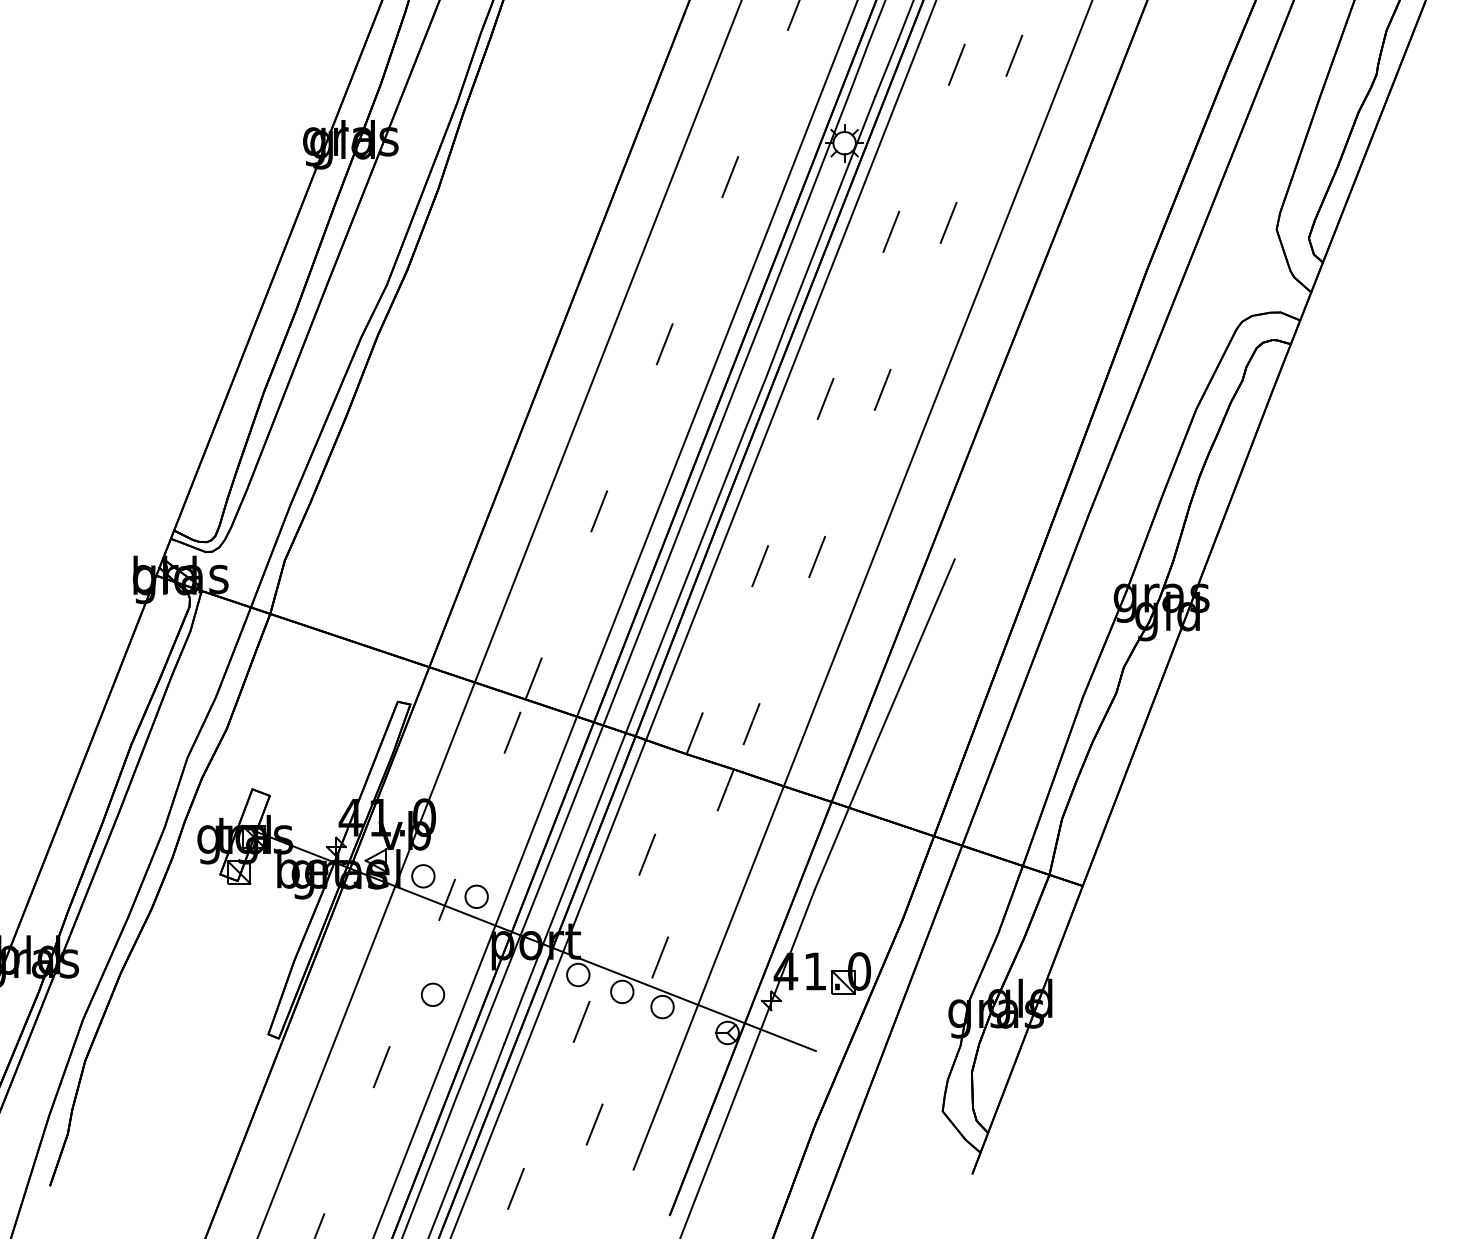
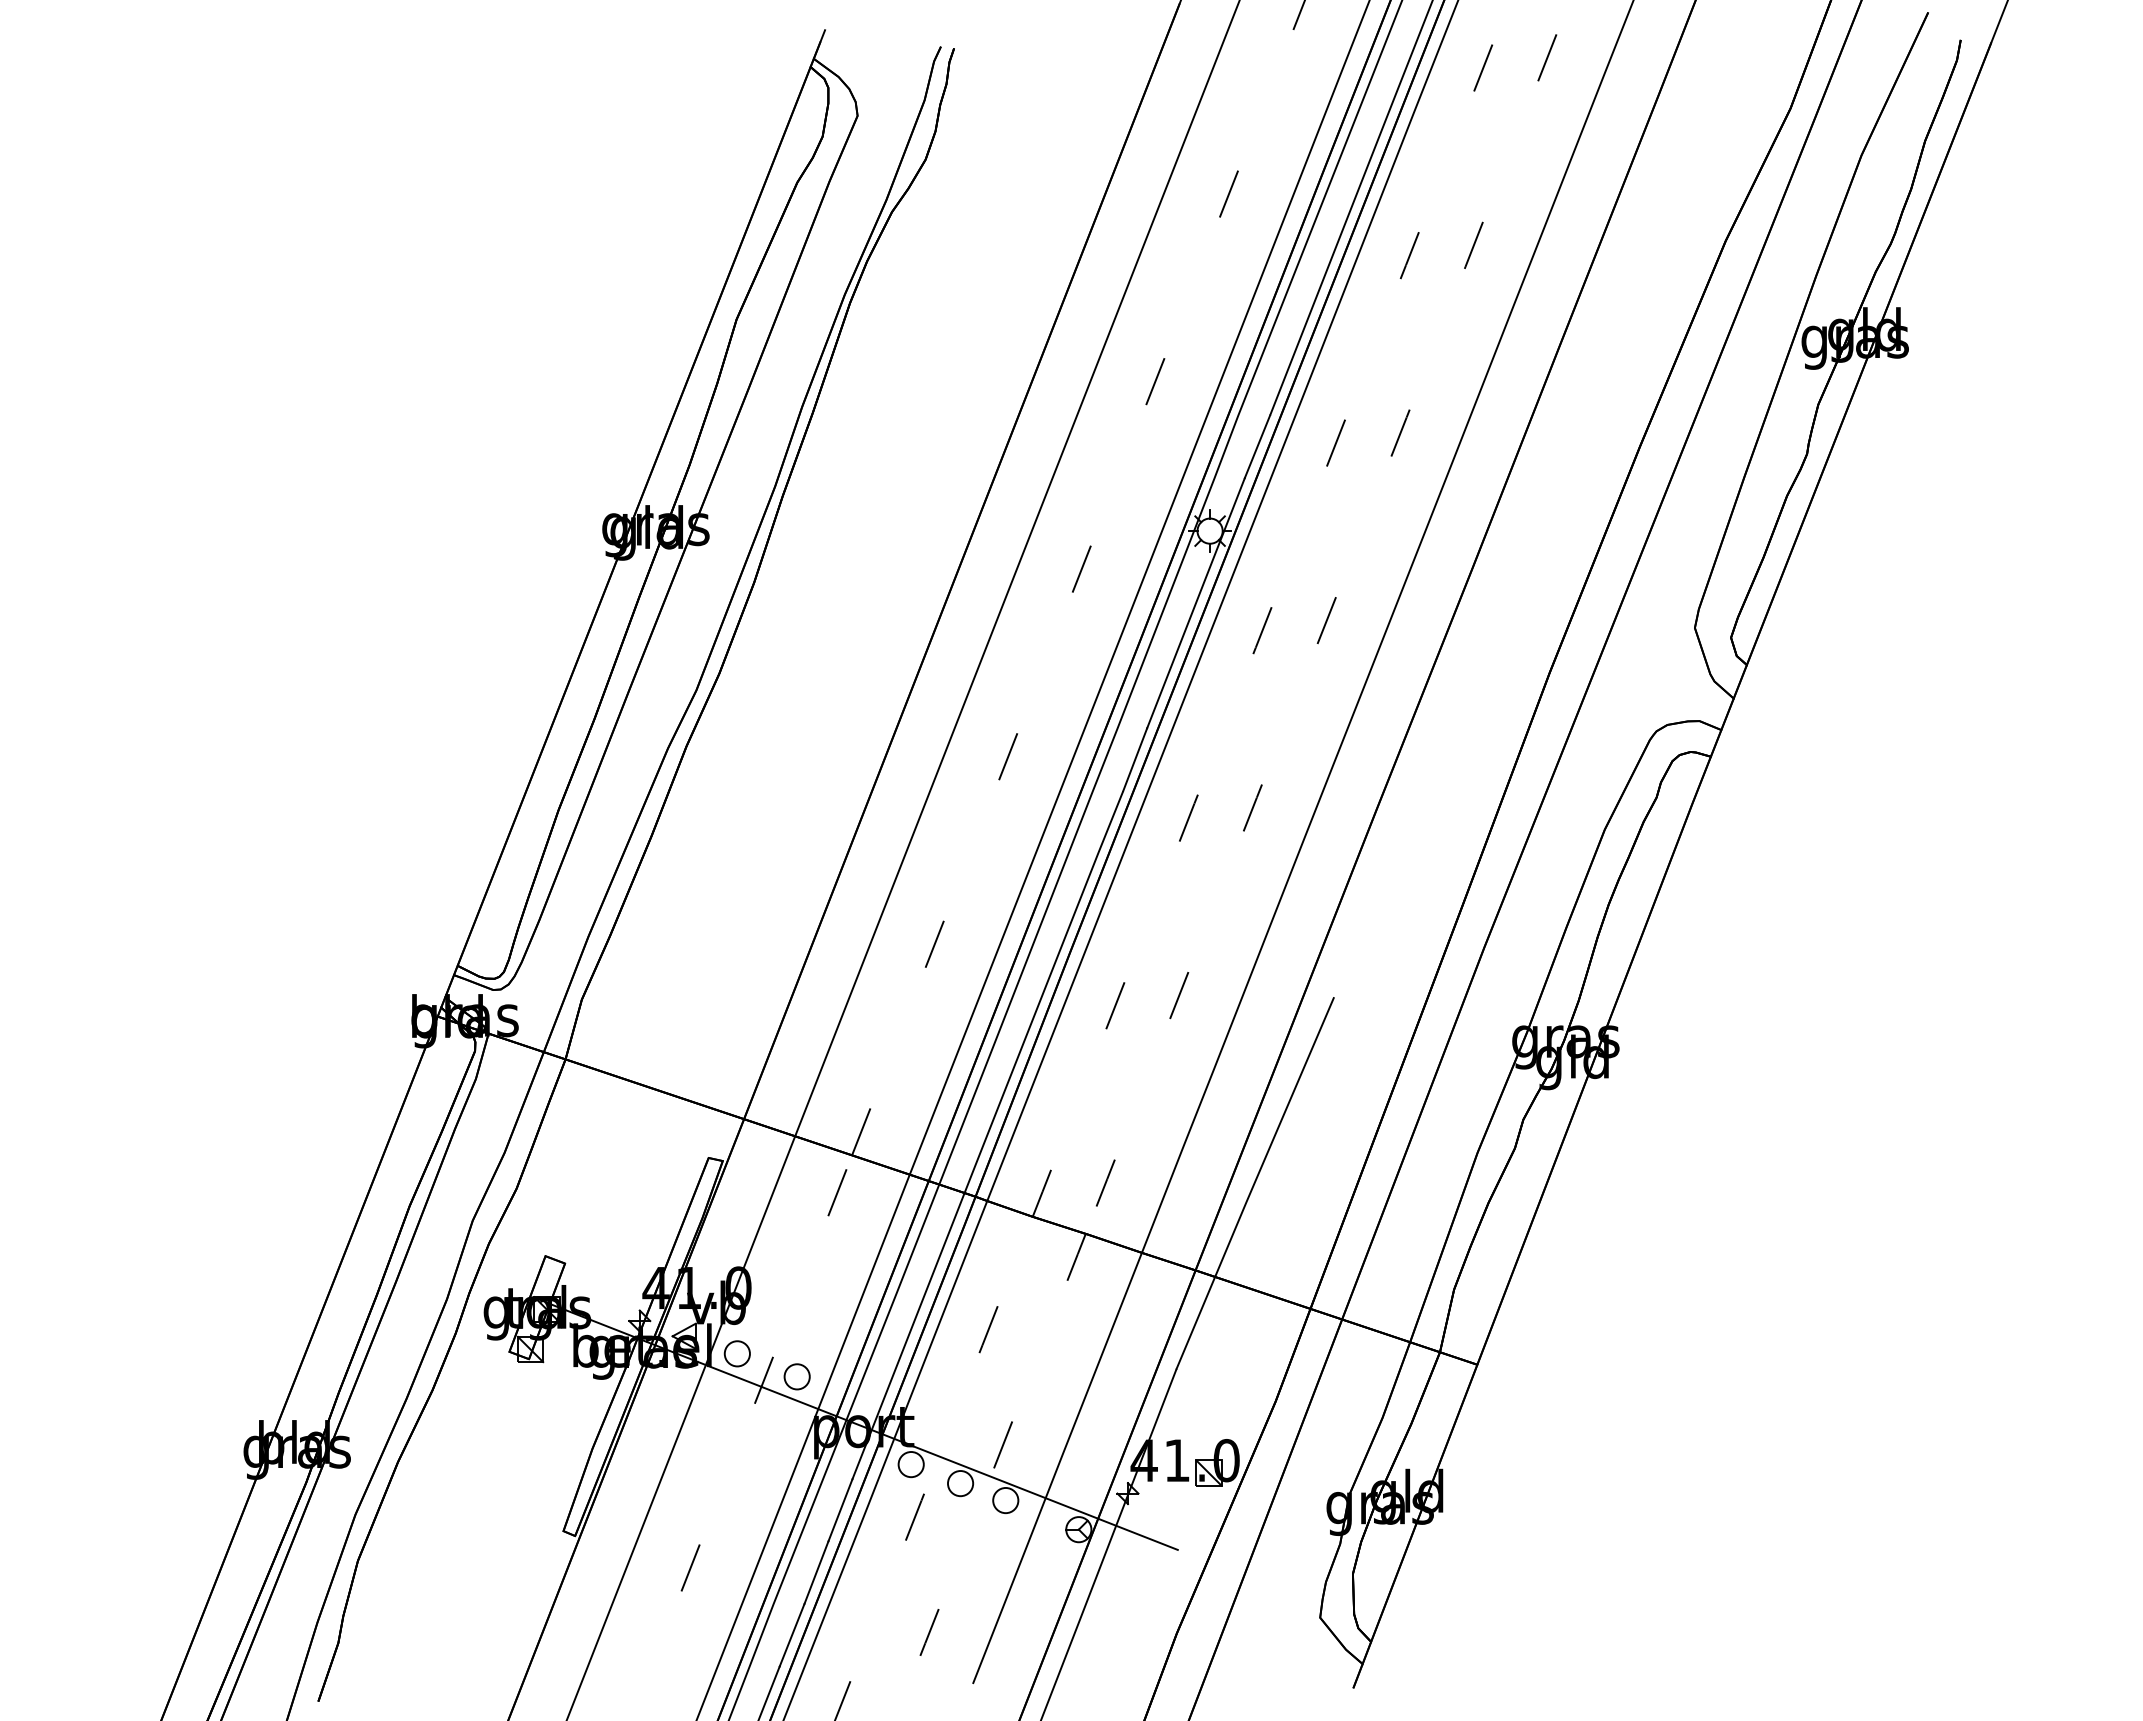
part: (432, 994) -> (747, 1486), removed

